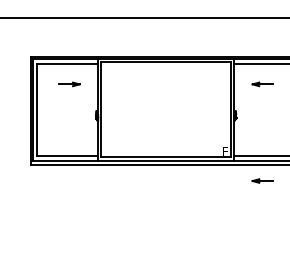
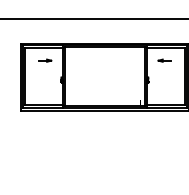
part: (262, 180) -> (164, 120), removed

